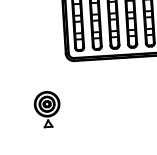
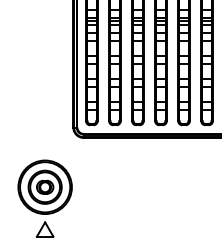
part: (47, 109) -> (44, 198), size x1.67

